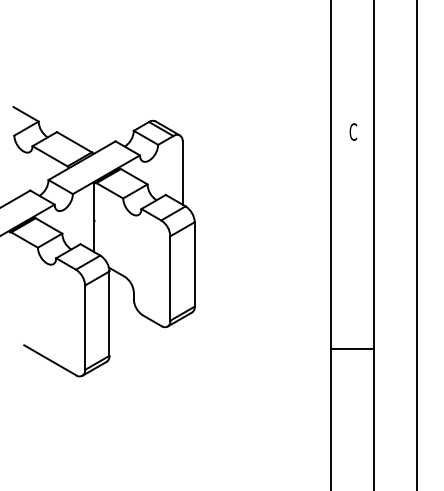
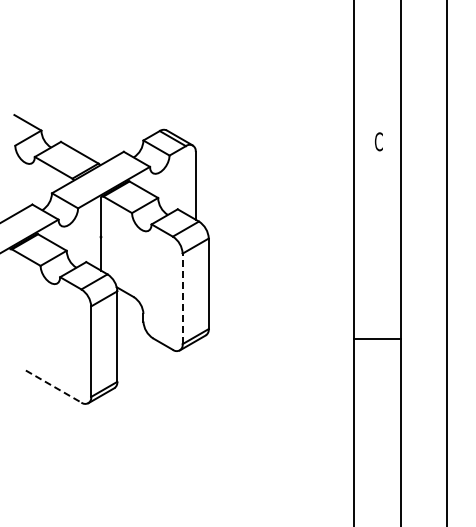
line: (170, 278) -> (182, 298), solid -> dashed
line: (352, 348) -> (377, 338), moved
line: (50, 360) -> (54, 386), solid -> dashed

